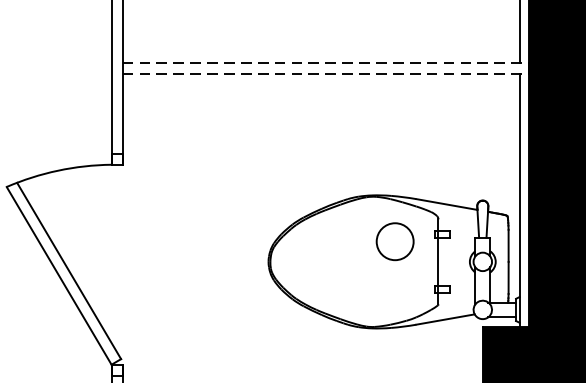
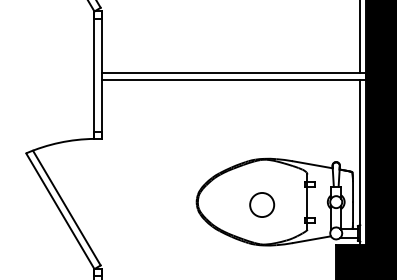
line: (326, 62) -> (234, 72), dashed -> solid
line: (326, 73) -> (234, 79), dashed -> solid
circle: (395, 240) -> (262, 204), moved

